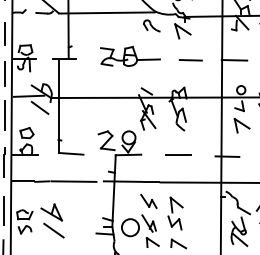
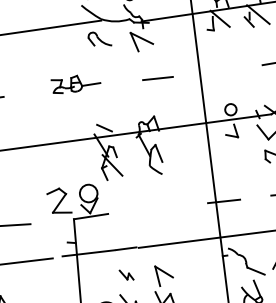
part: (130, 55) -> (76, 82), size x0.6
line: (234, 60) -> (216, 71), removed
part: (241, 125) -> (237, 157), removed
line: (177, 155) -> (156, 208), removed
part: (148, 200) -> (125, 274), size x0.6

